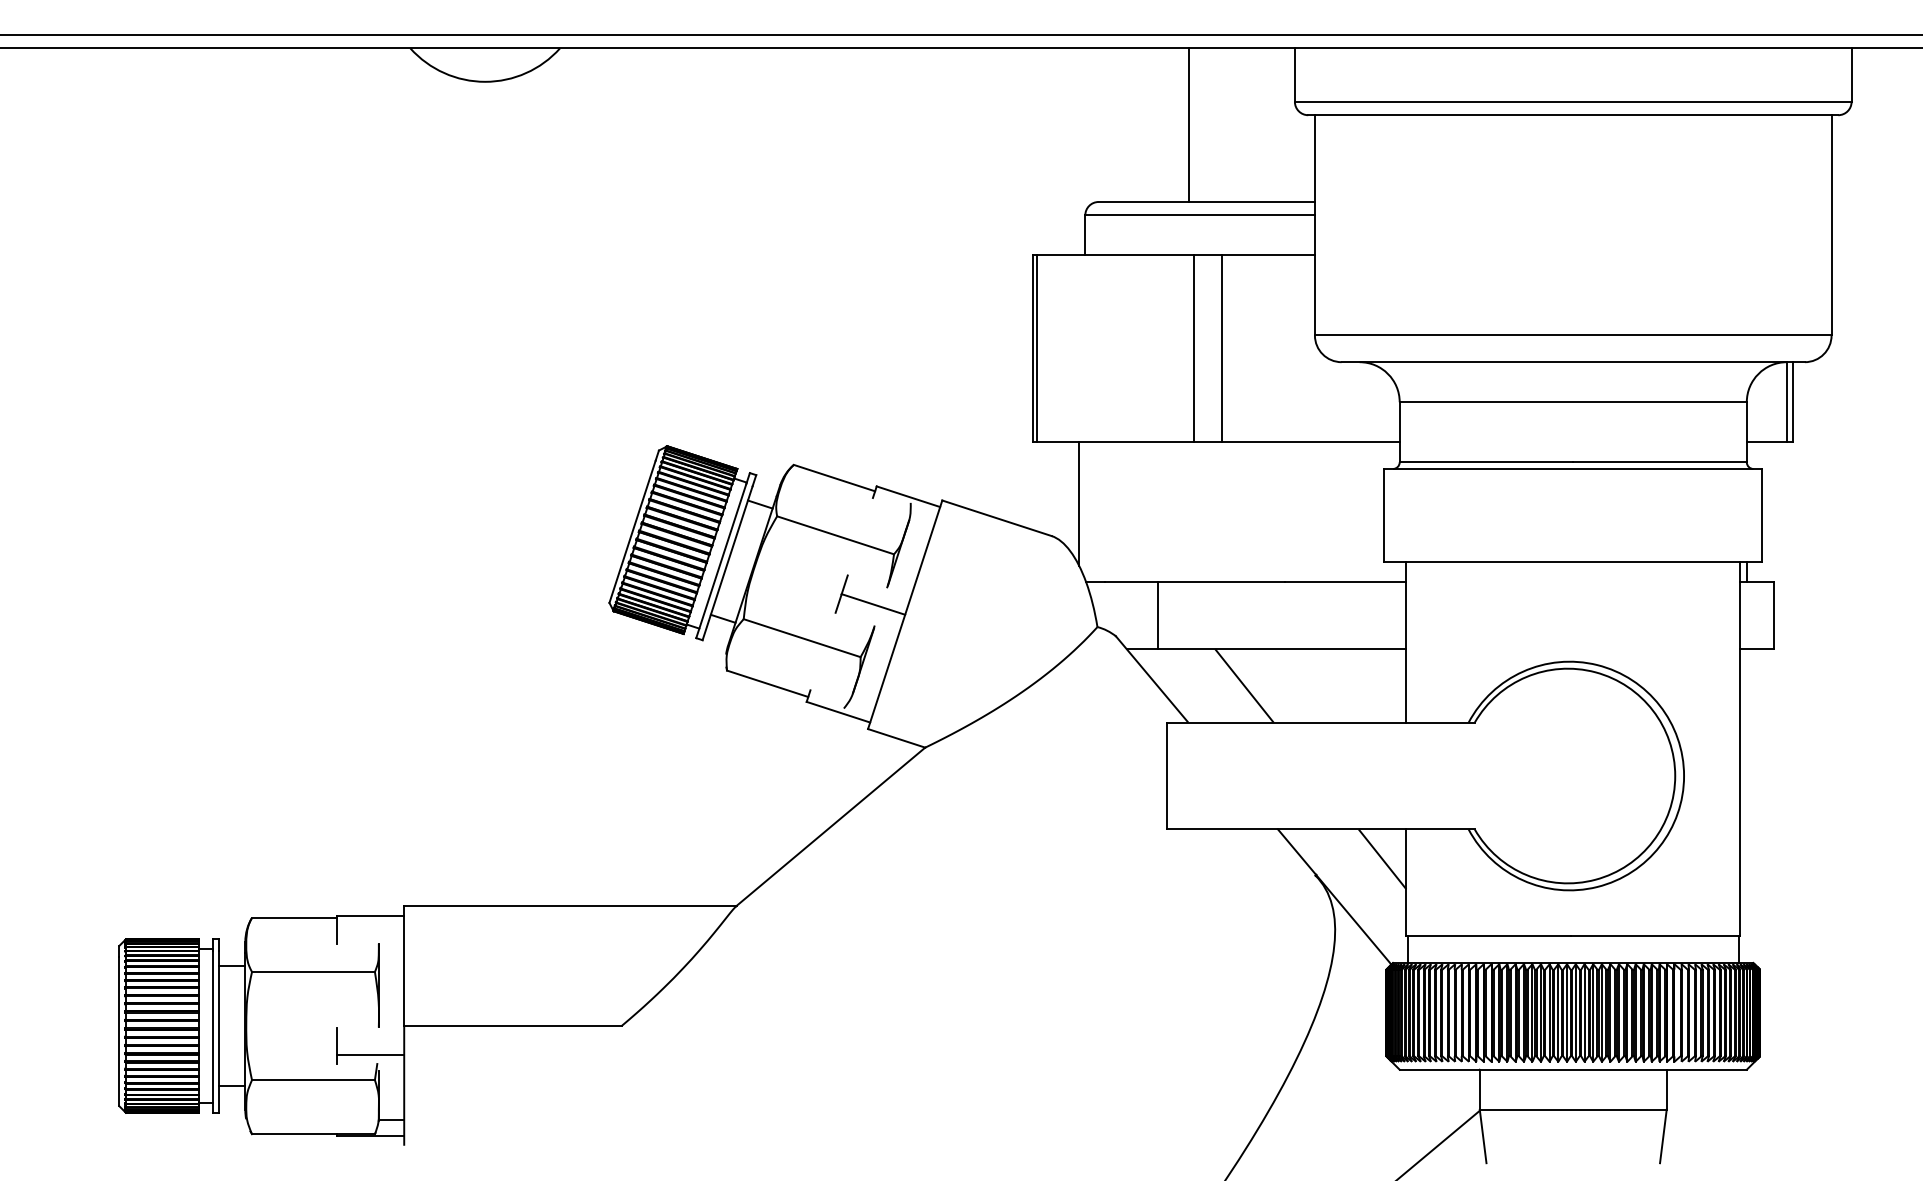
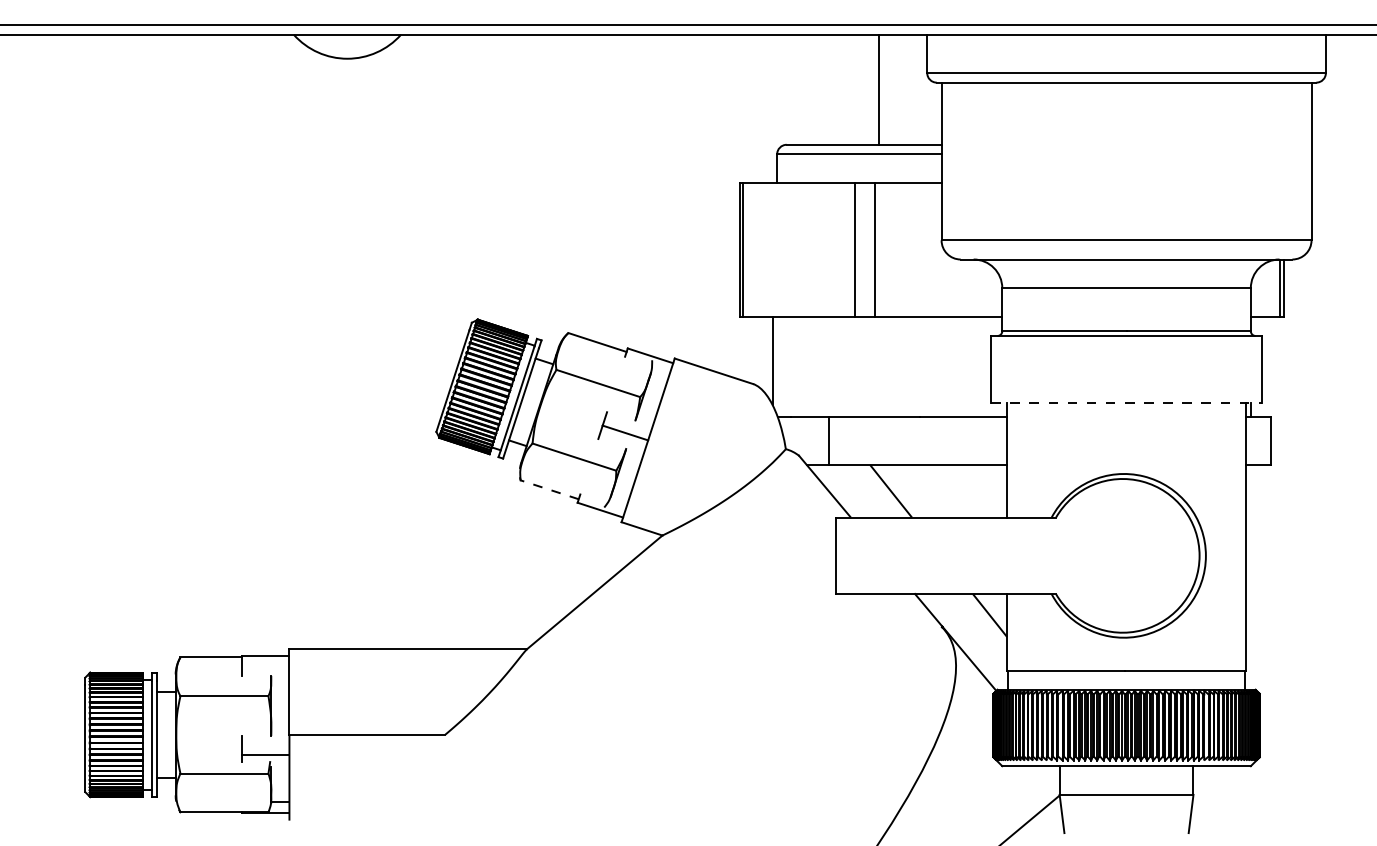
line: (1189, 124) -> (879, 89), moved
line: (1574, 561) -> (1127, 402), solid -> dashed
line: (767, 683) -> (549, 489), solid -> dashed

